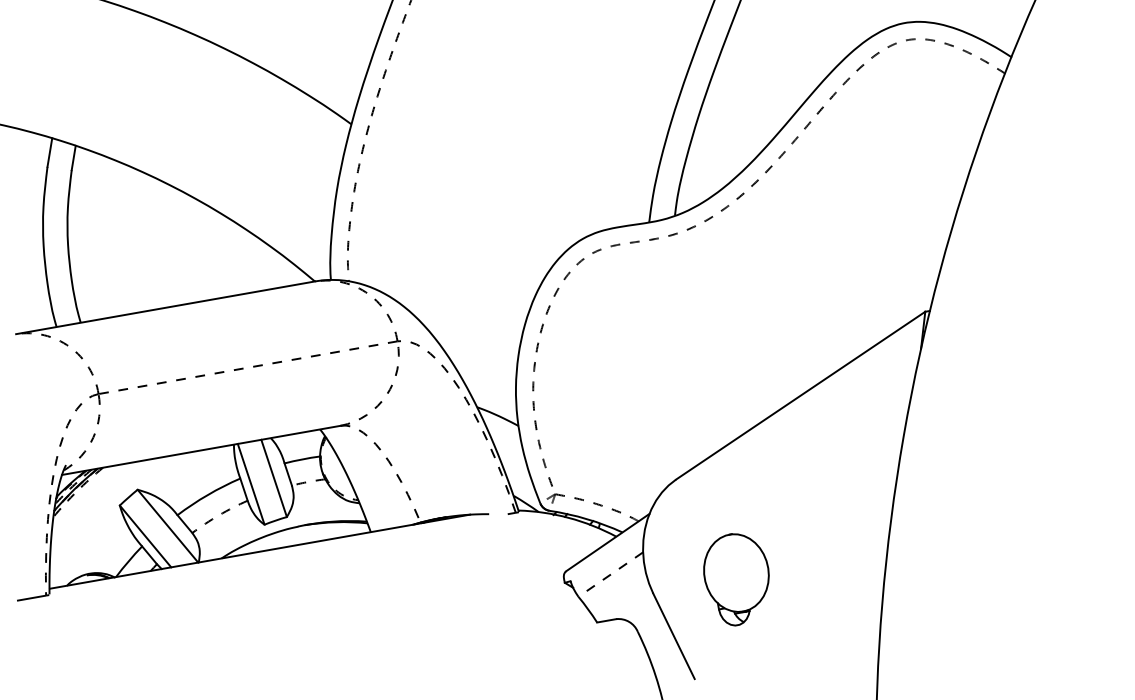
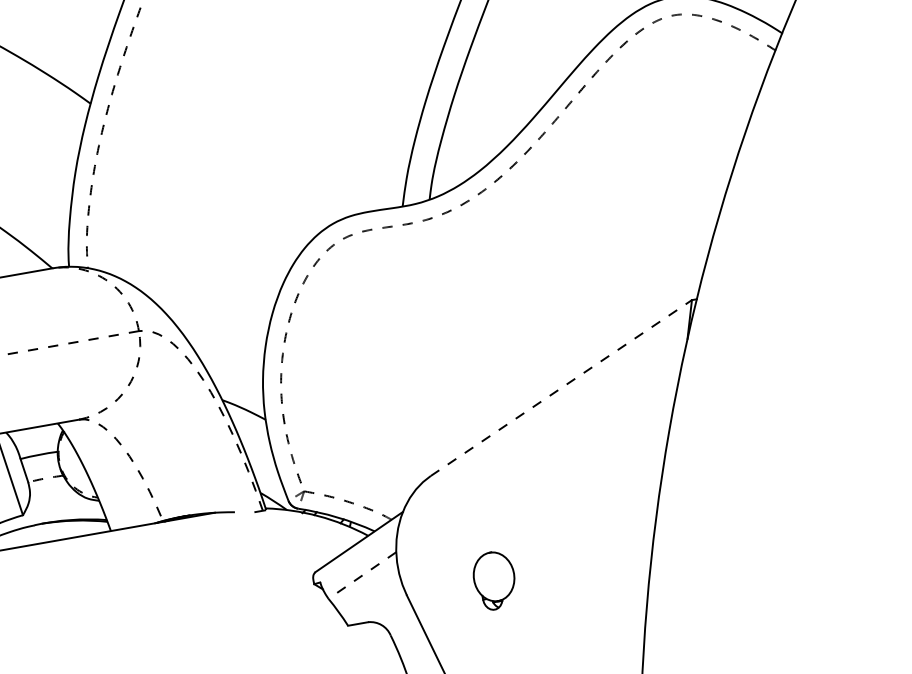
line: (801, 395) -> (562, 387), solid -> dashed
part: (736, 579) -> (494, 580), size x0.6

